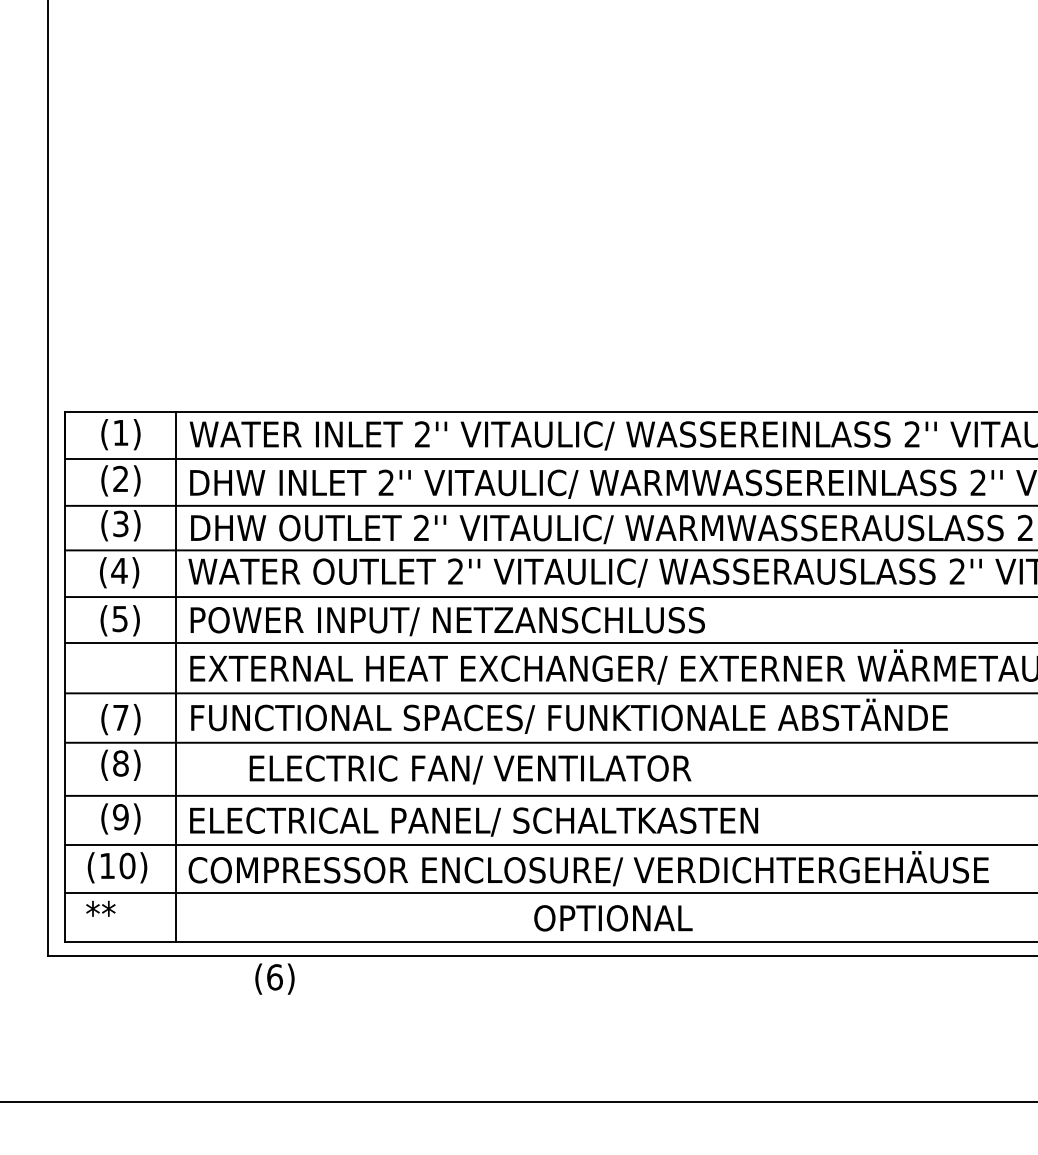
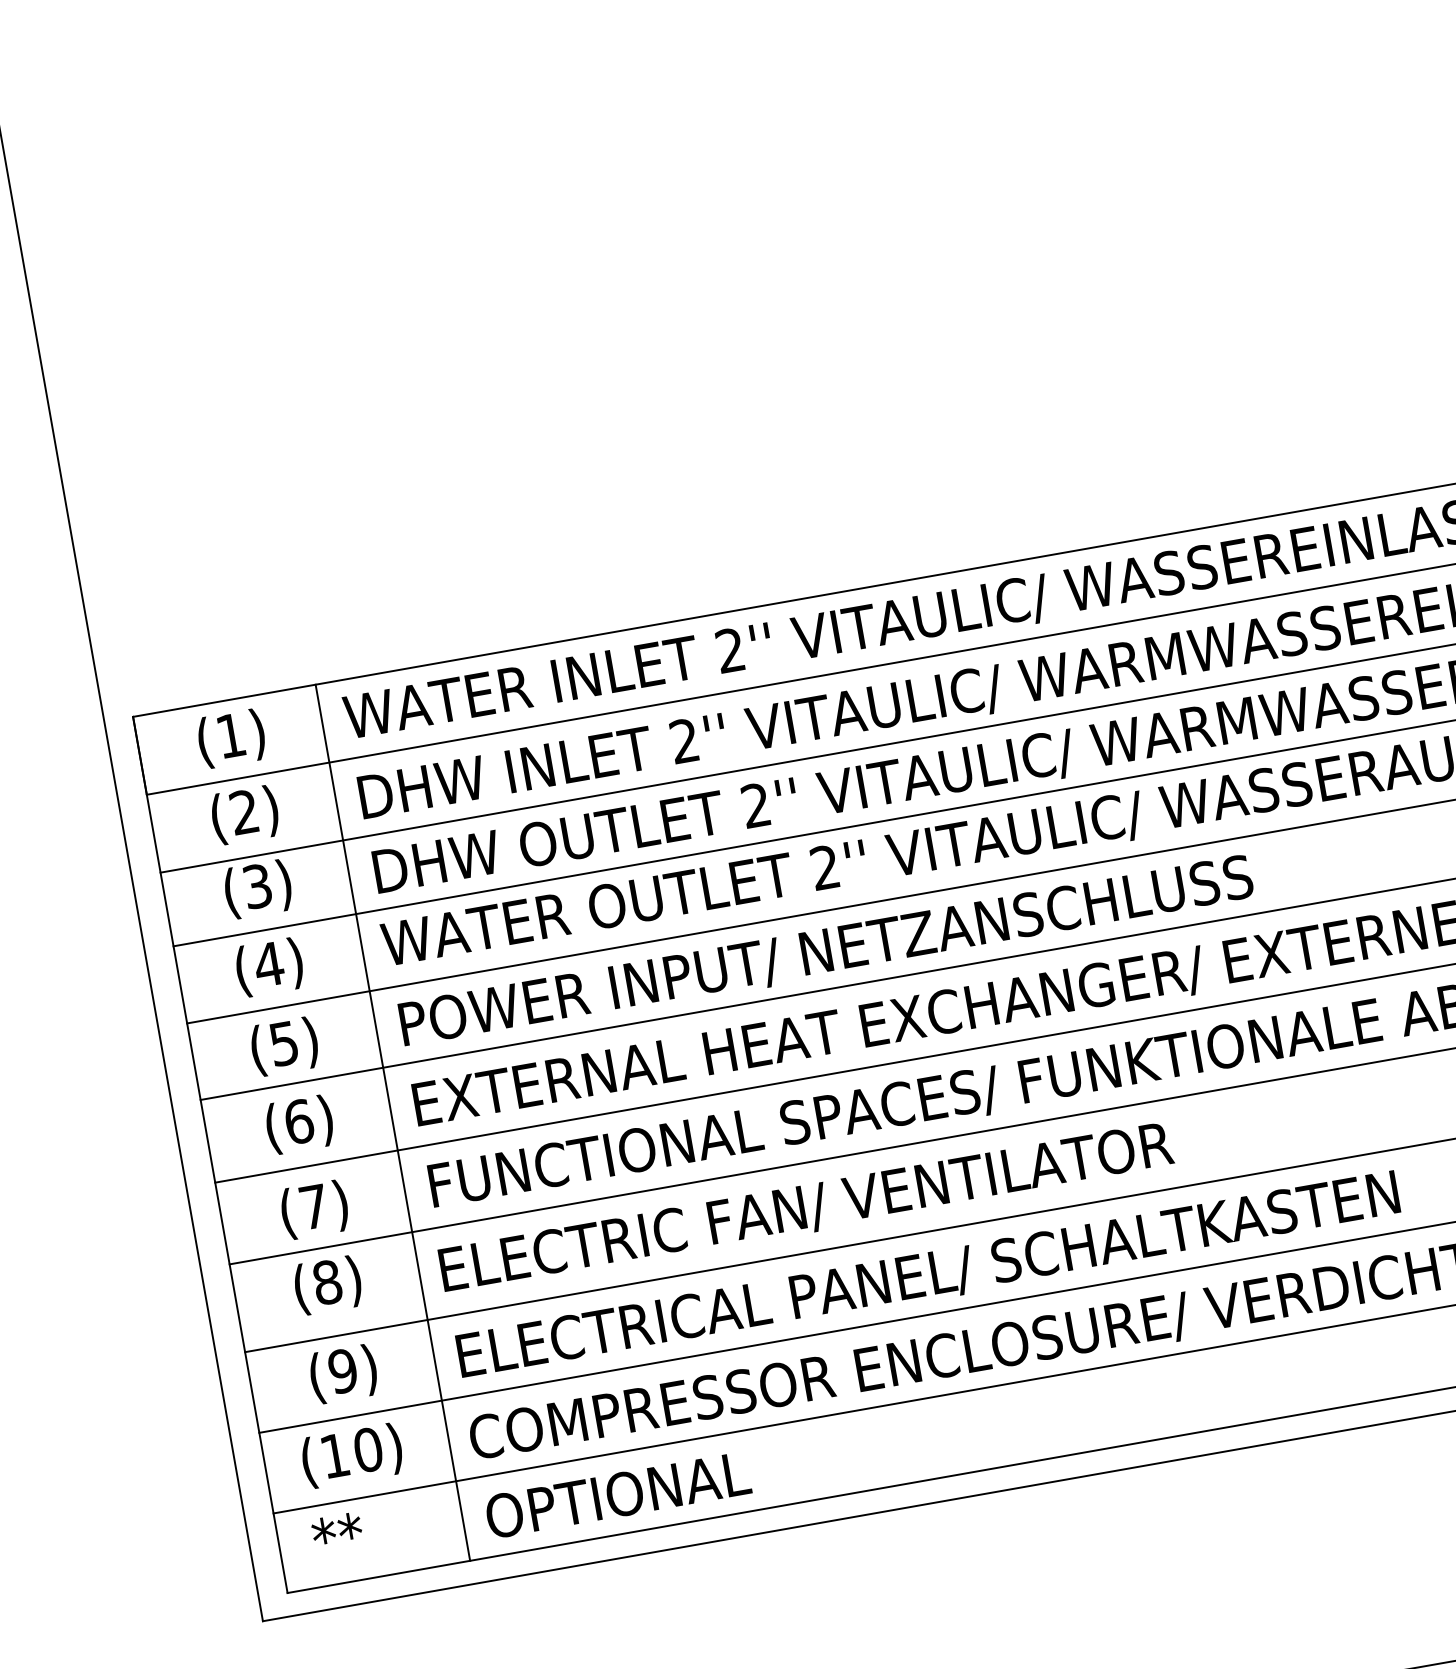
text: (470, 769) -> (806, 1208), moved
text: (613, 918) -> (618, 1495), moved
text: (274, 978) -> (298, 1123), moved

